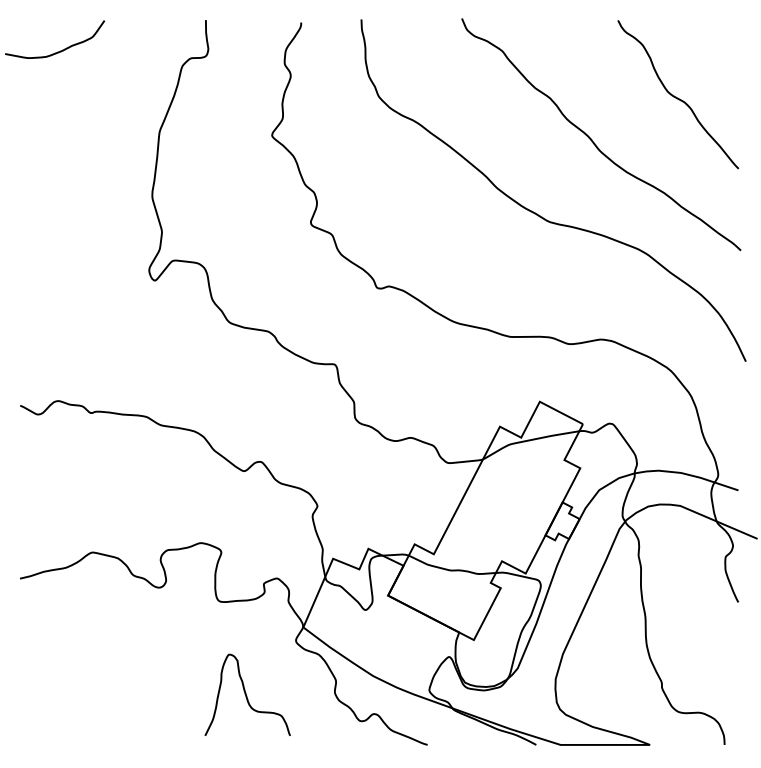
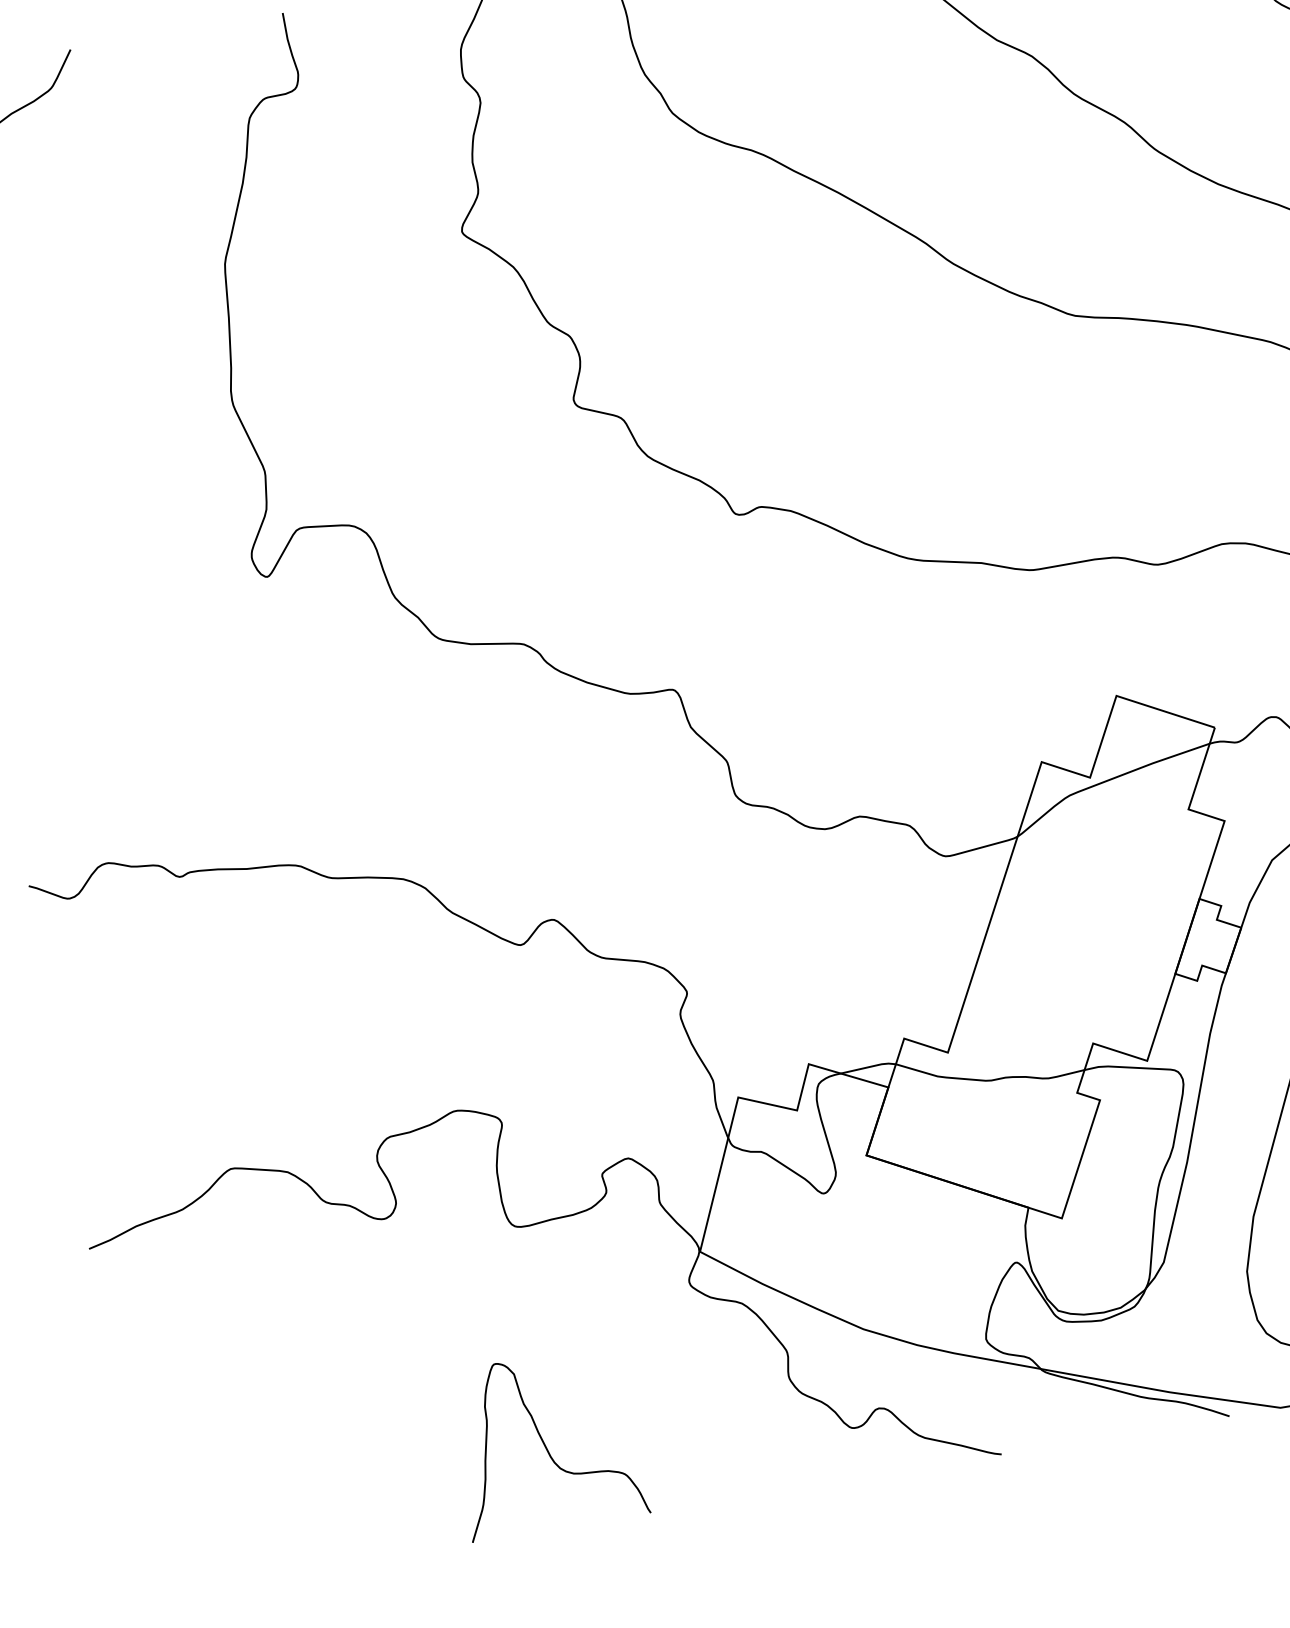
curve: (246, 694) -> (544, 1441), moved

